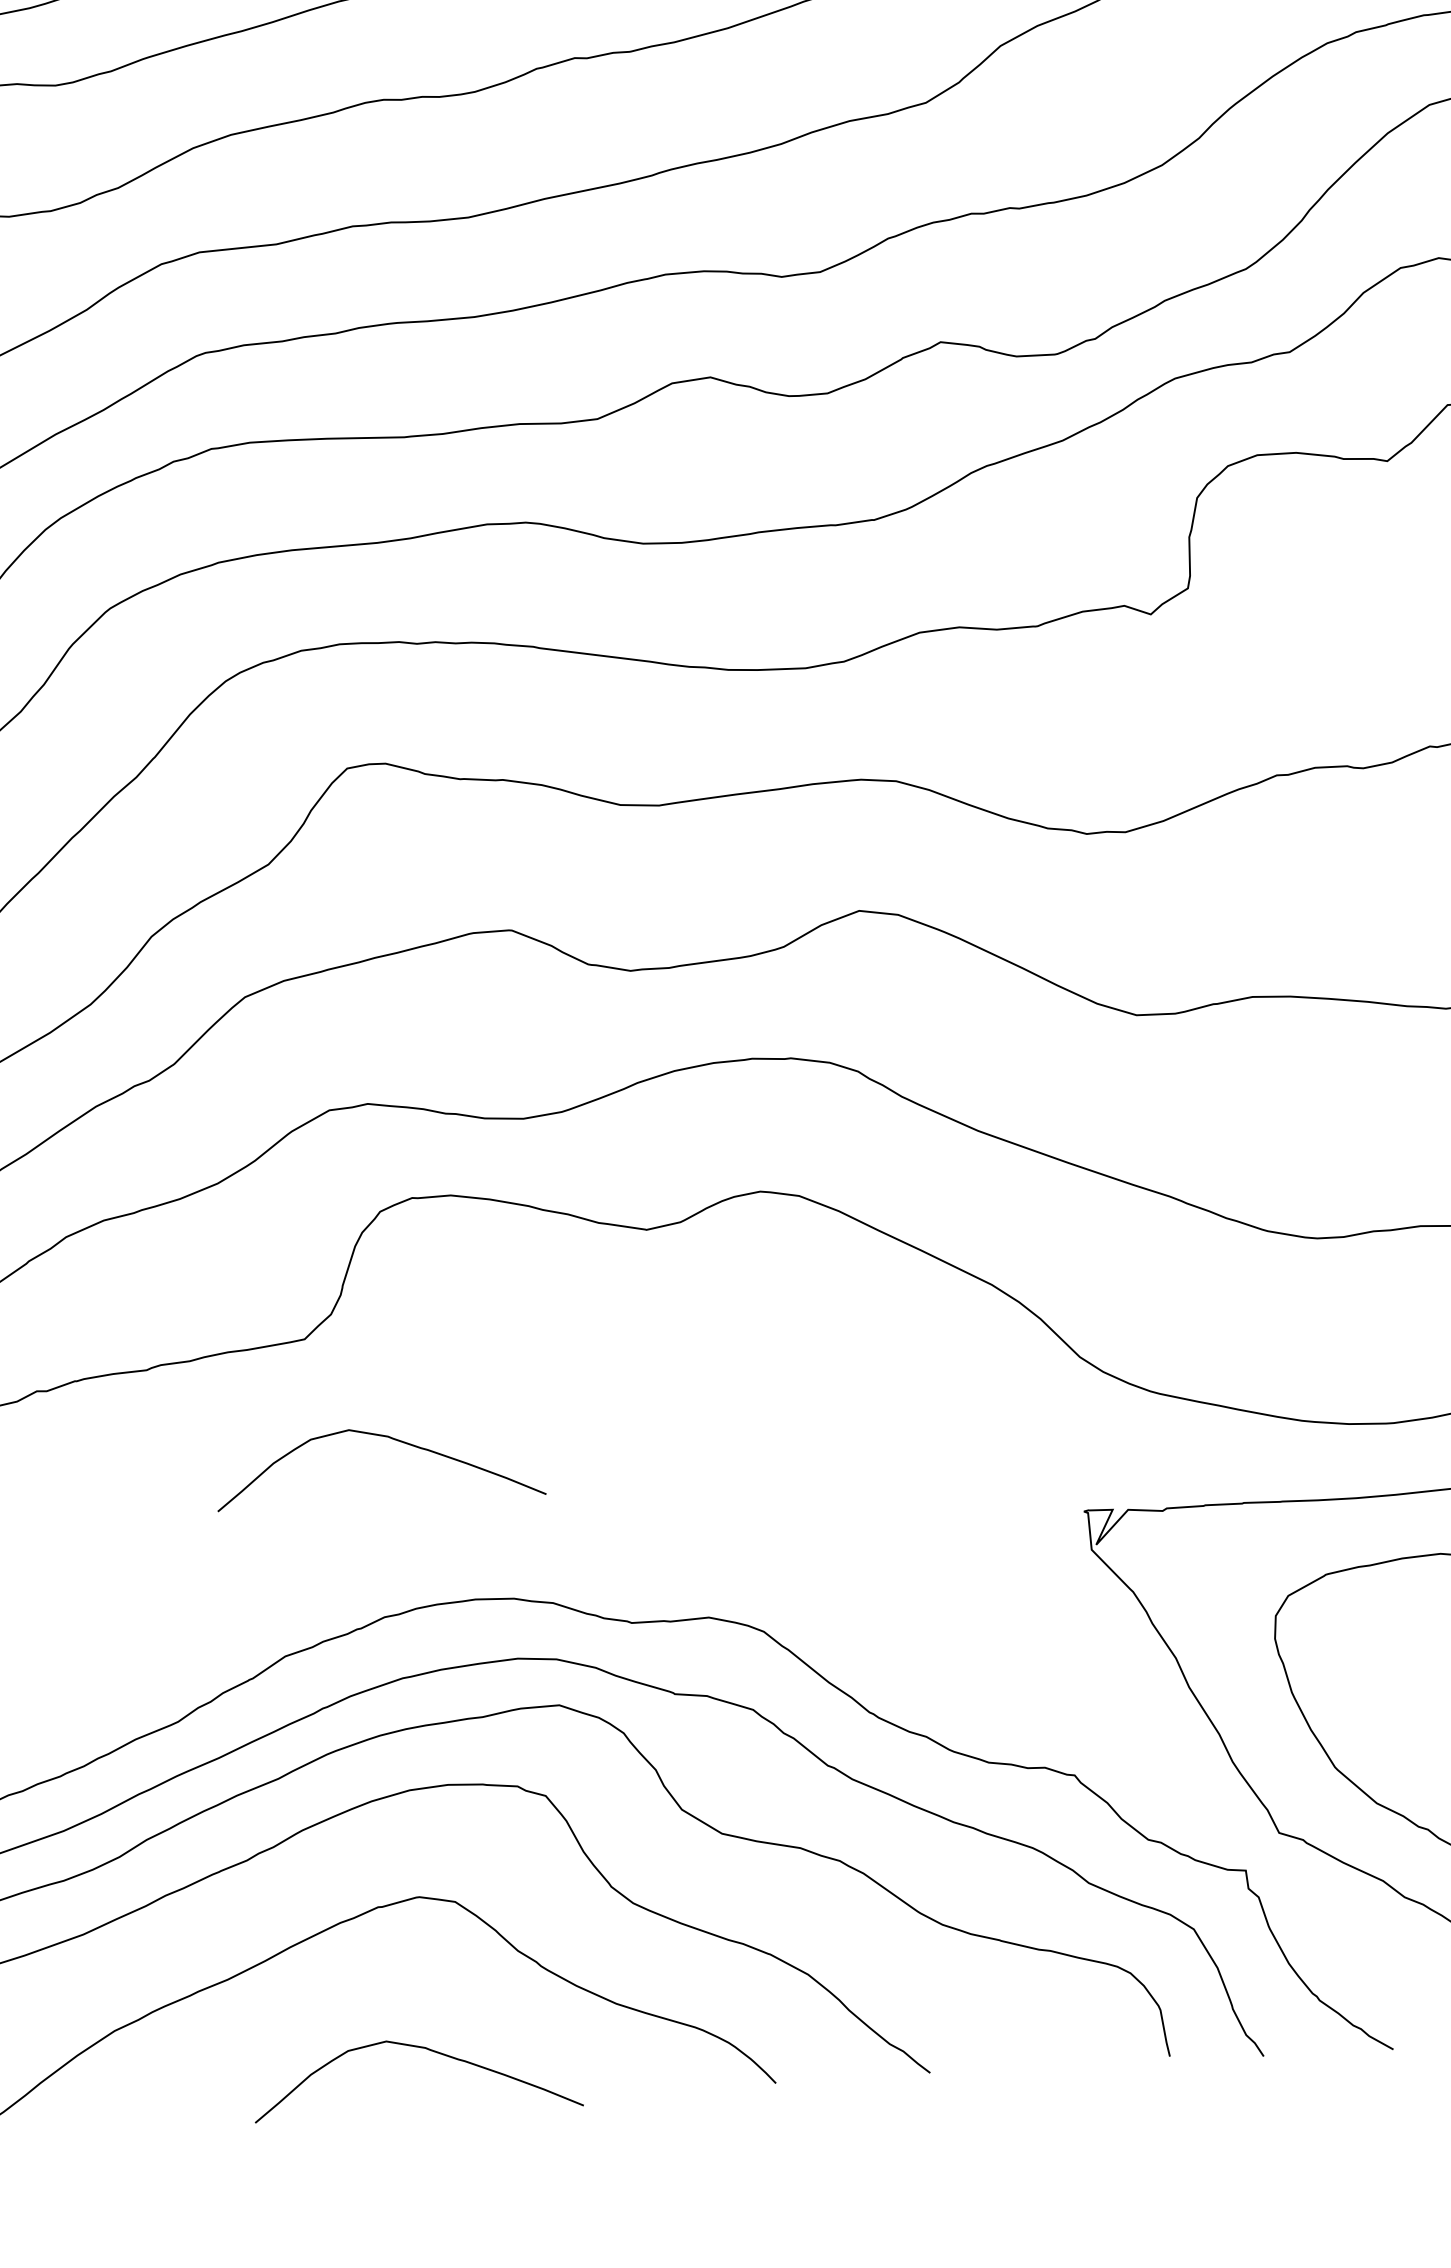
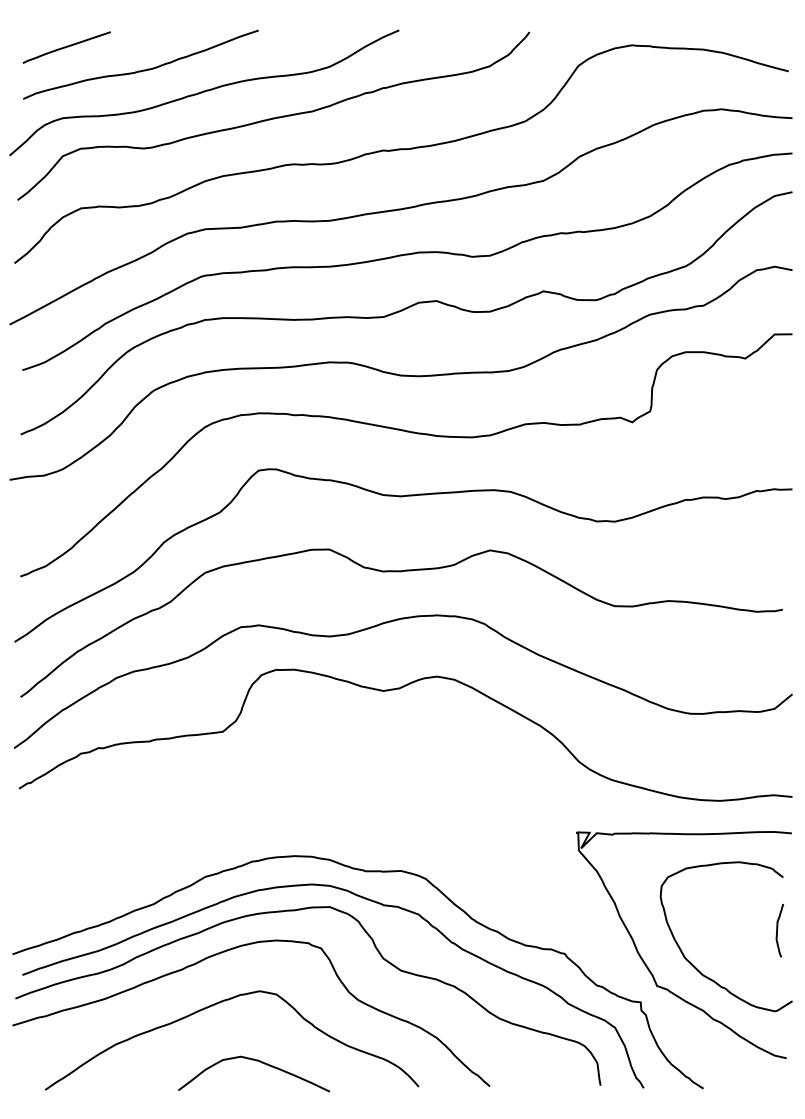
curve: (383, 1438) -> (256, 779), removed

